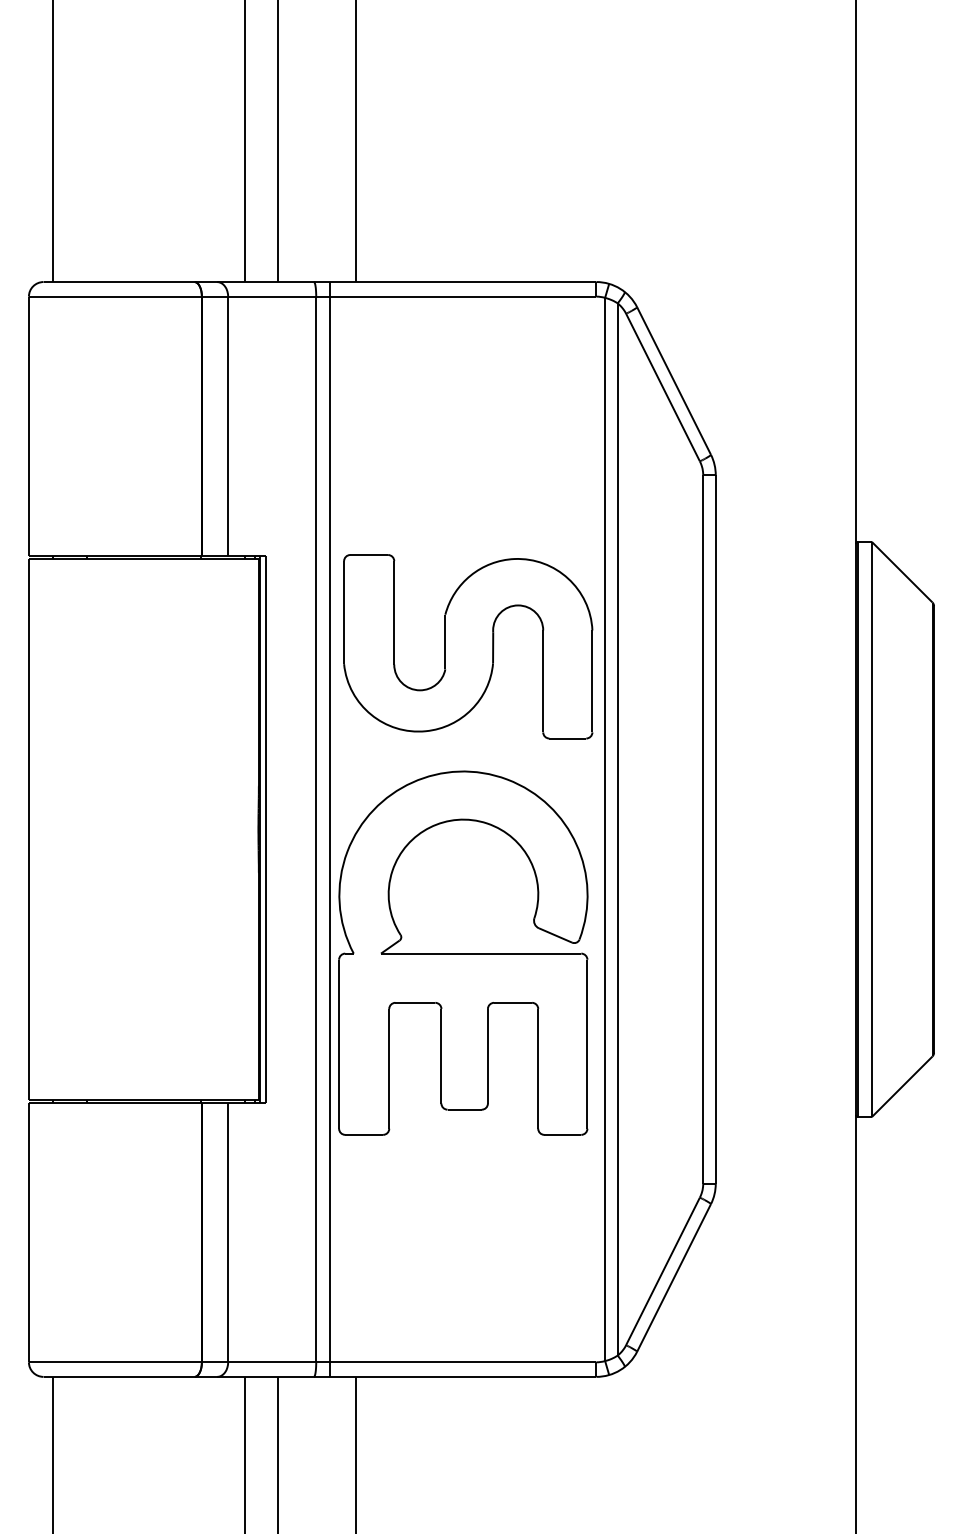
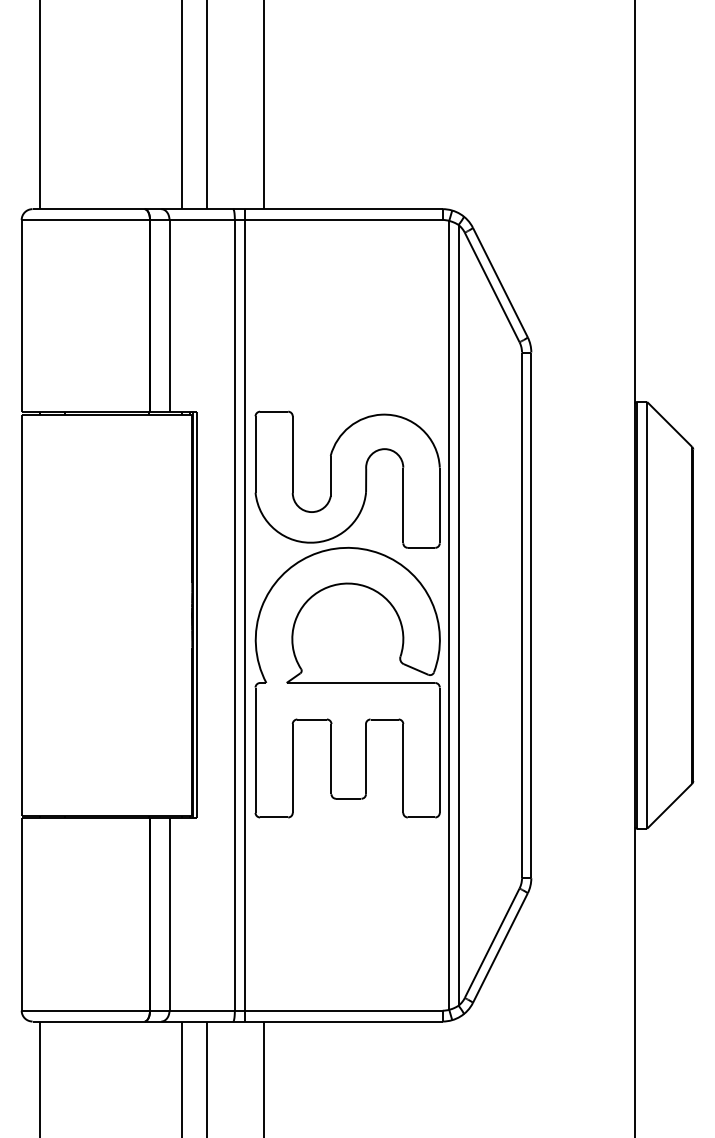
part: (463, 952) -> (347, 682), moved

